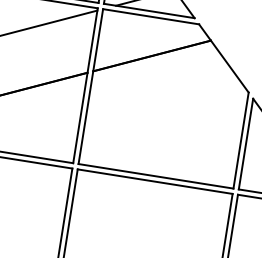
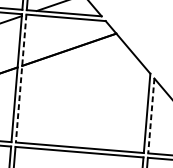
line: (90, 87) -> (20, 79), solid -> dashed
line: (245, 144) -> (150, 116), solid -> dashed

